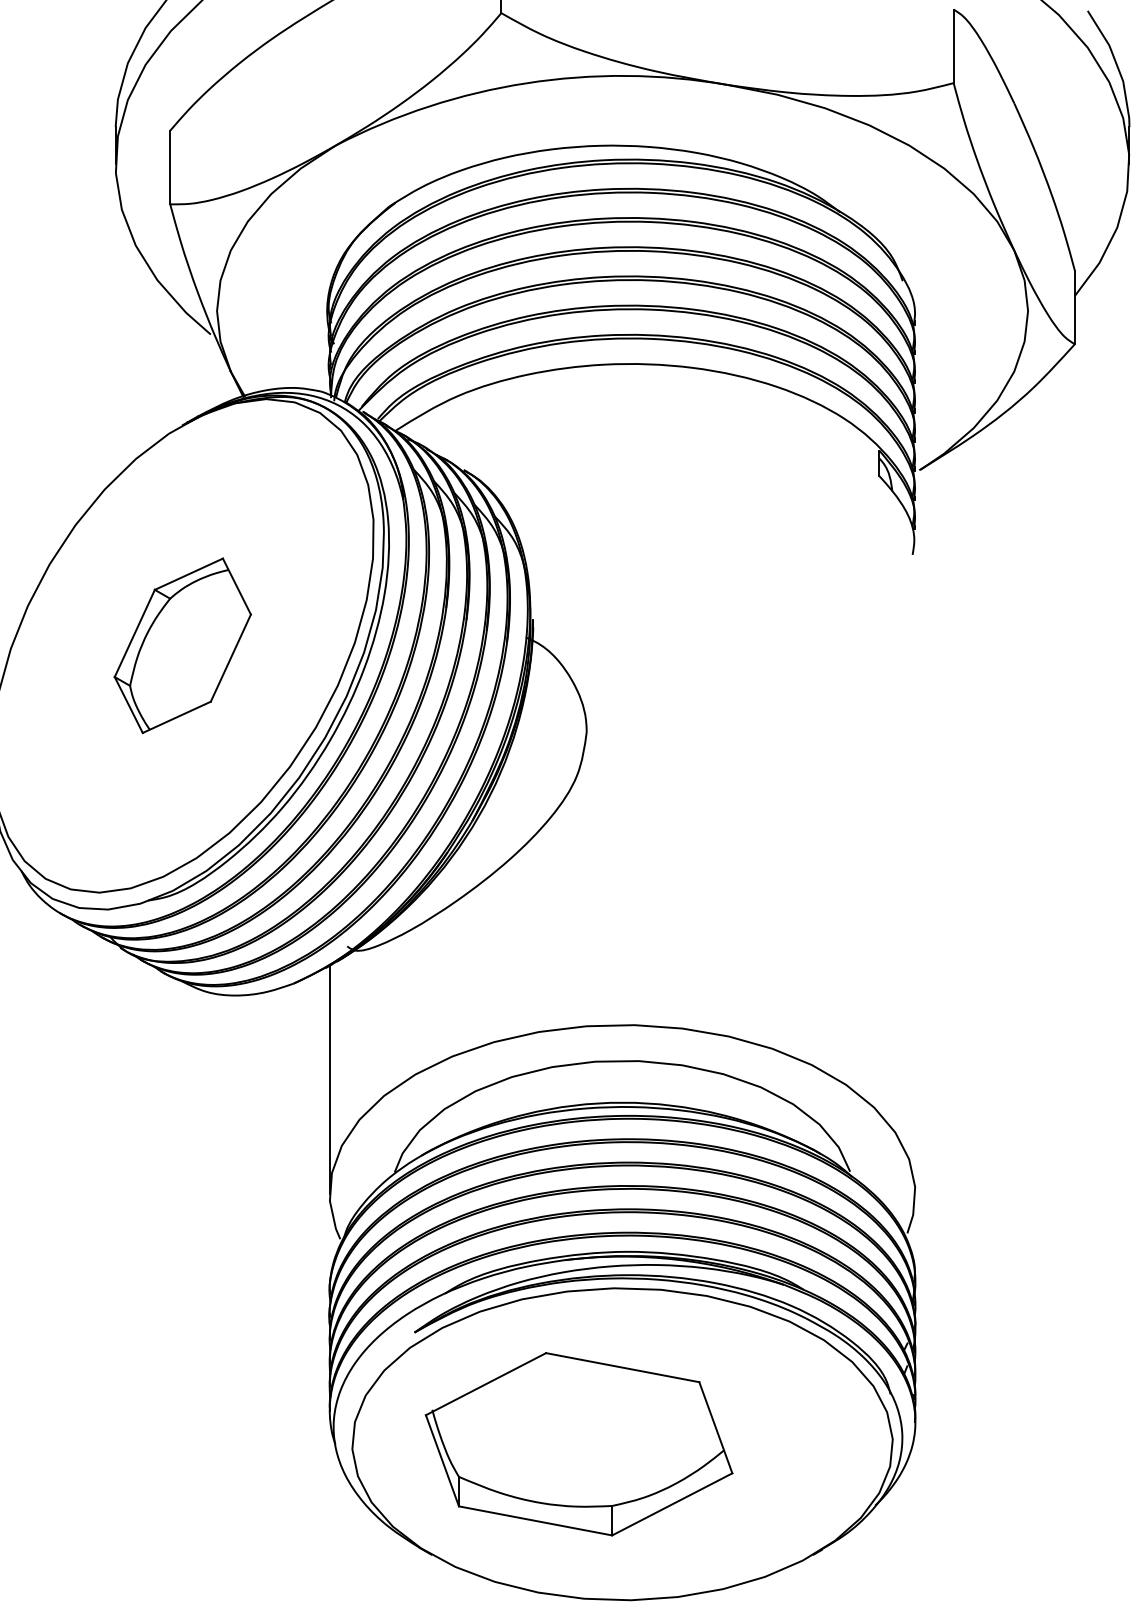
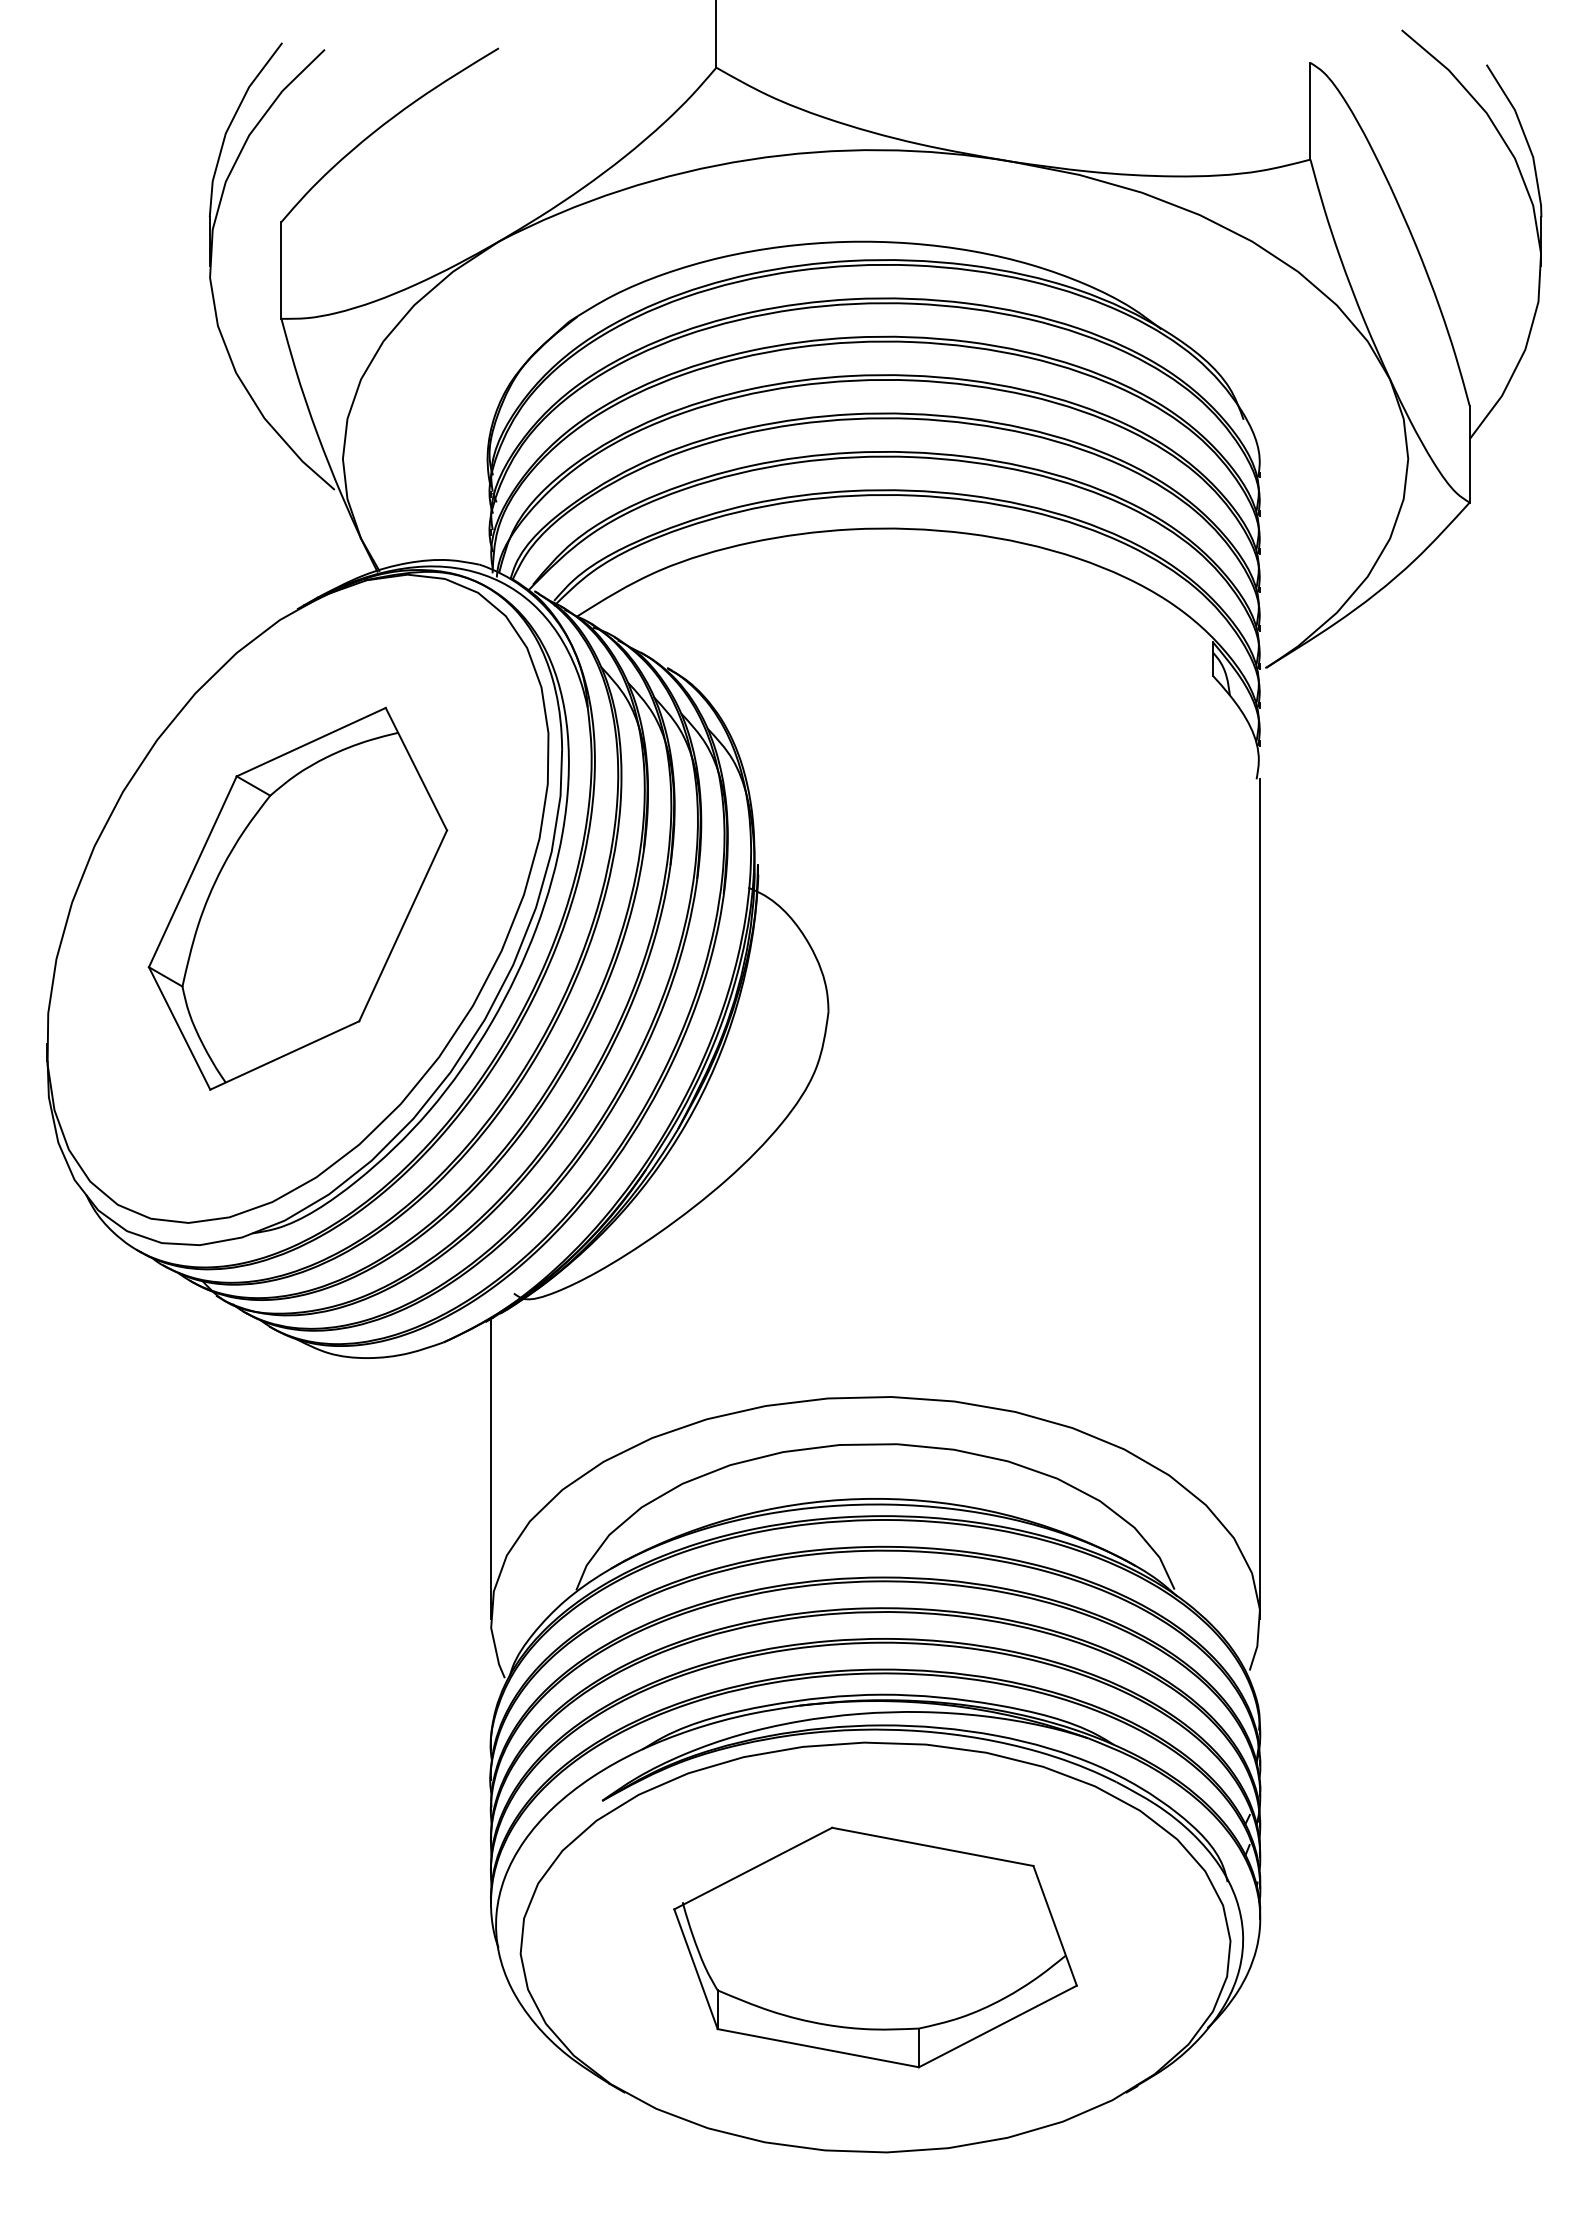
part: (182, 645) -> (297, 898), size x1.67
line: (915, 874) -> (1260, 1198), added
part: (579, 1444) -> (875, 1947), moved

